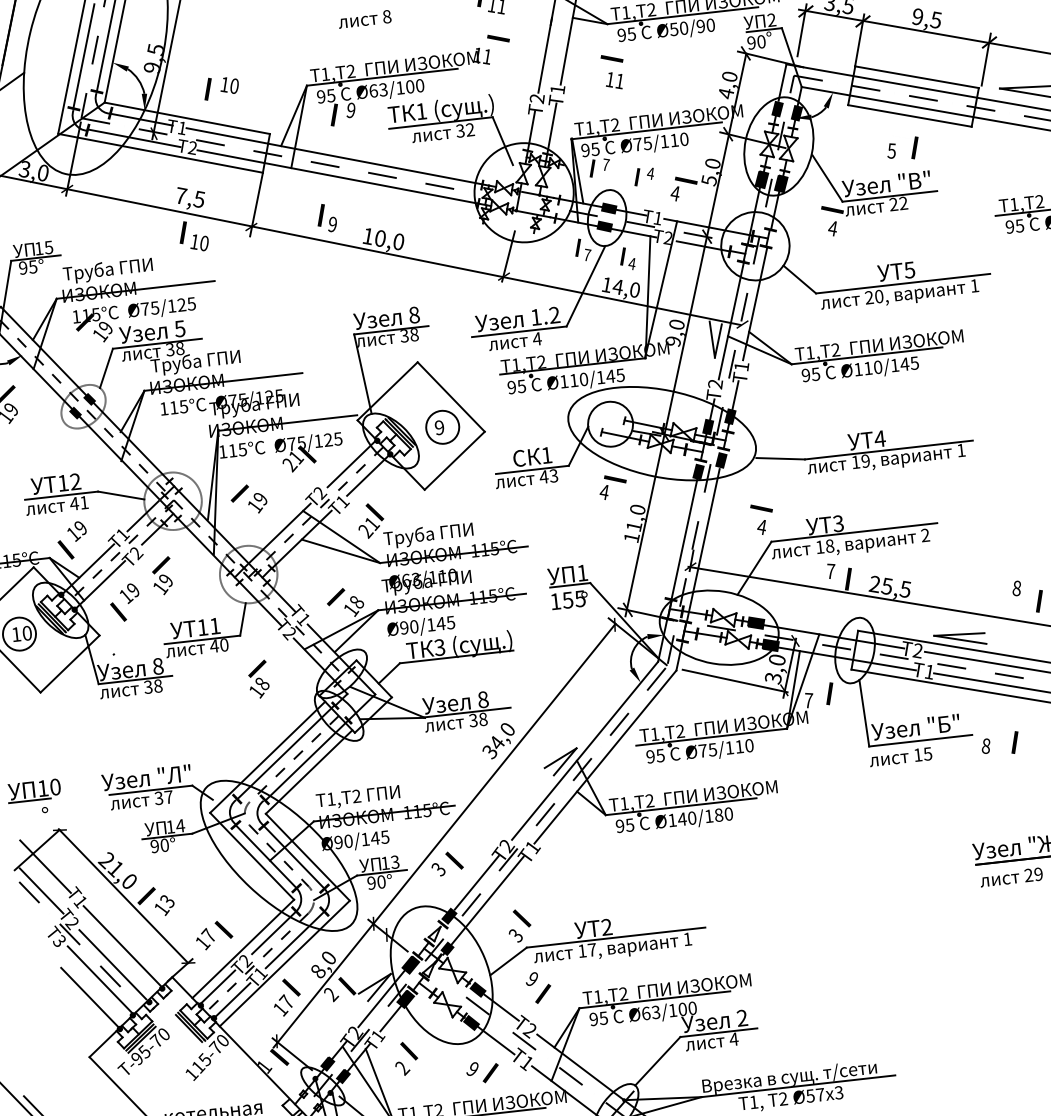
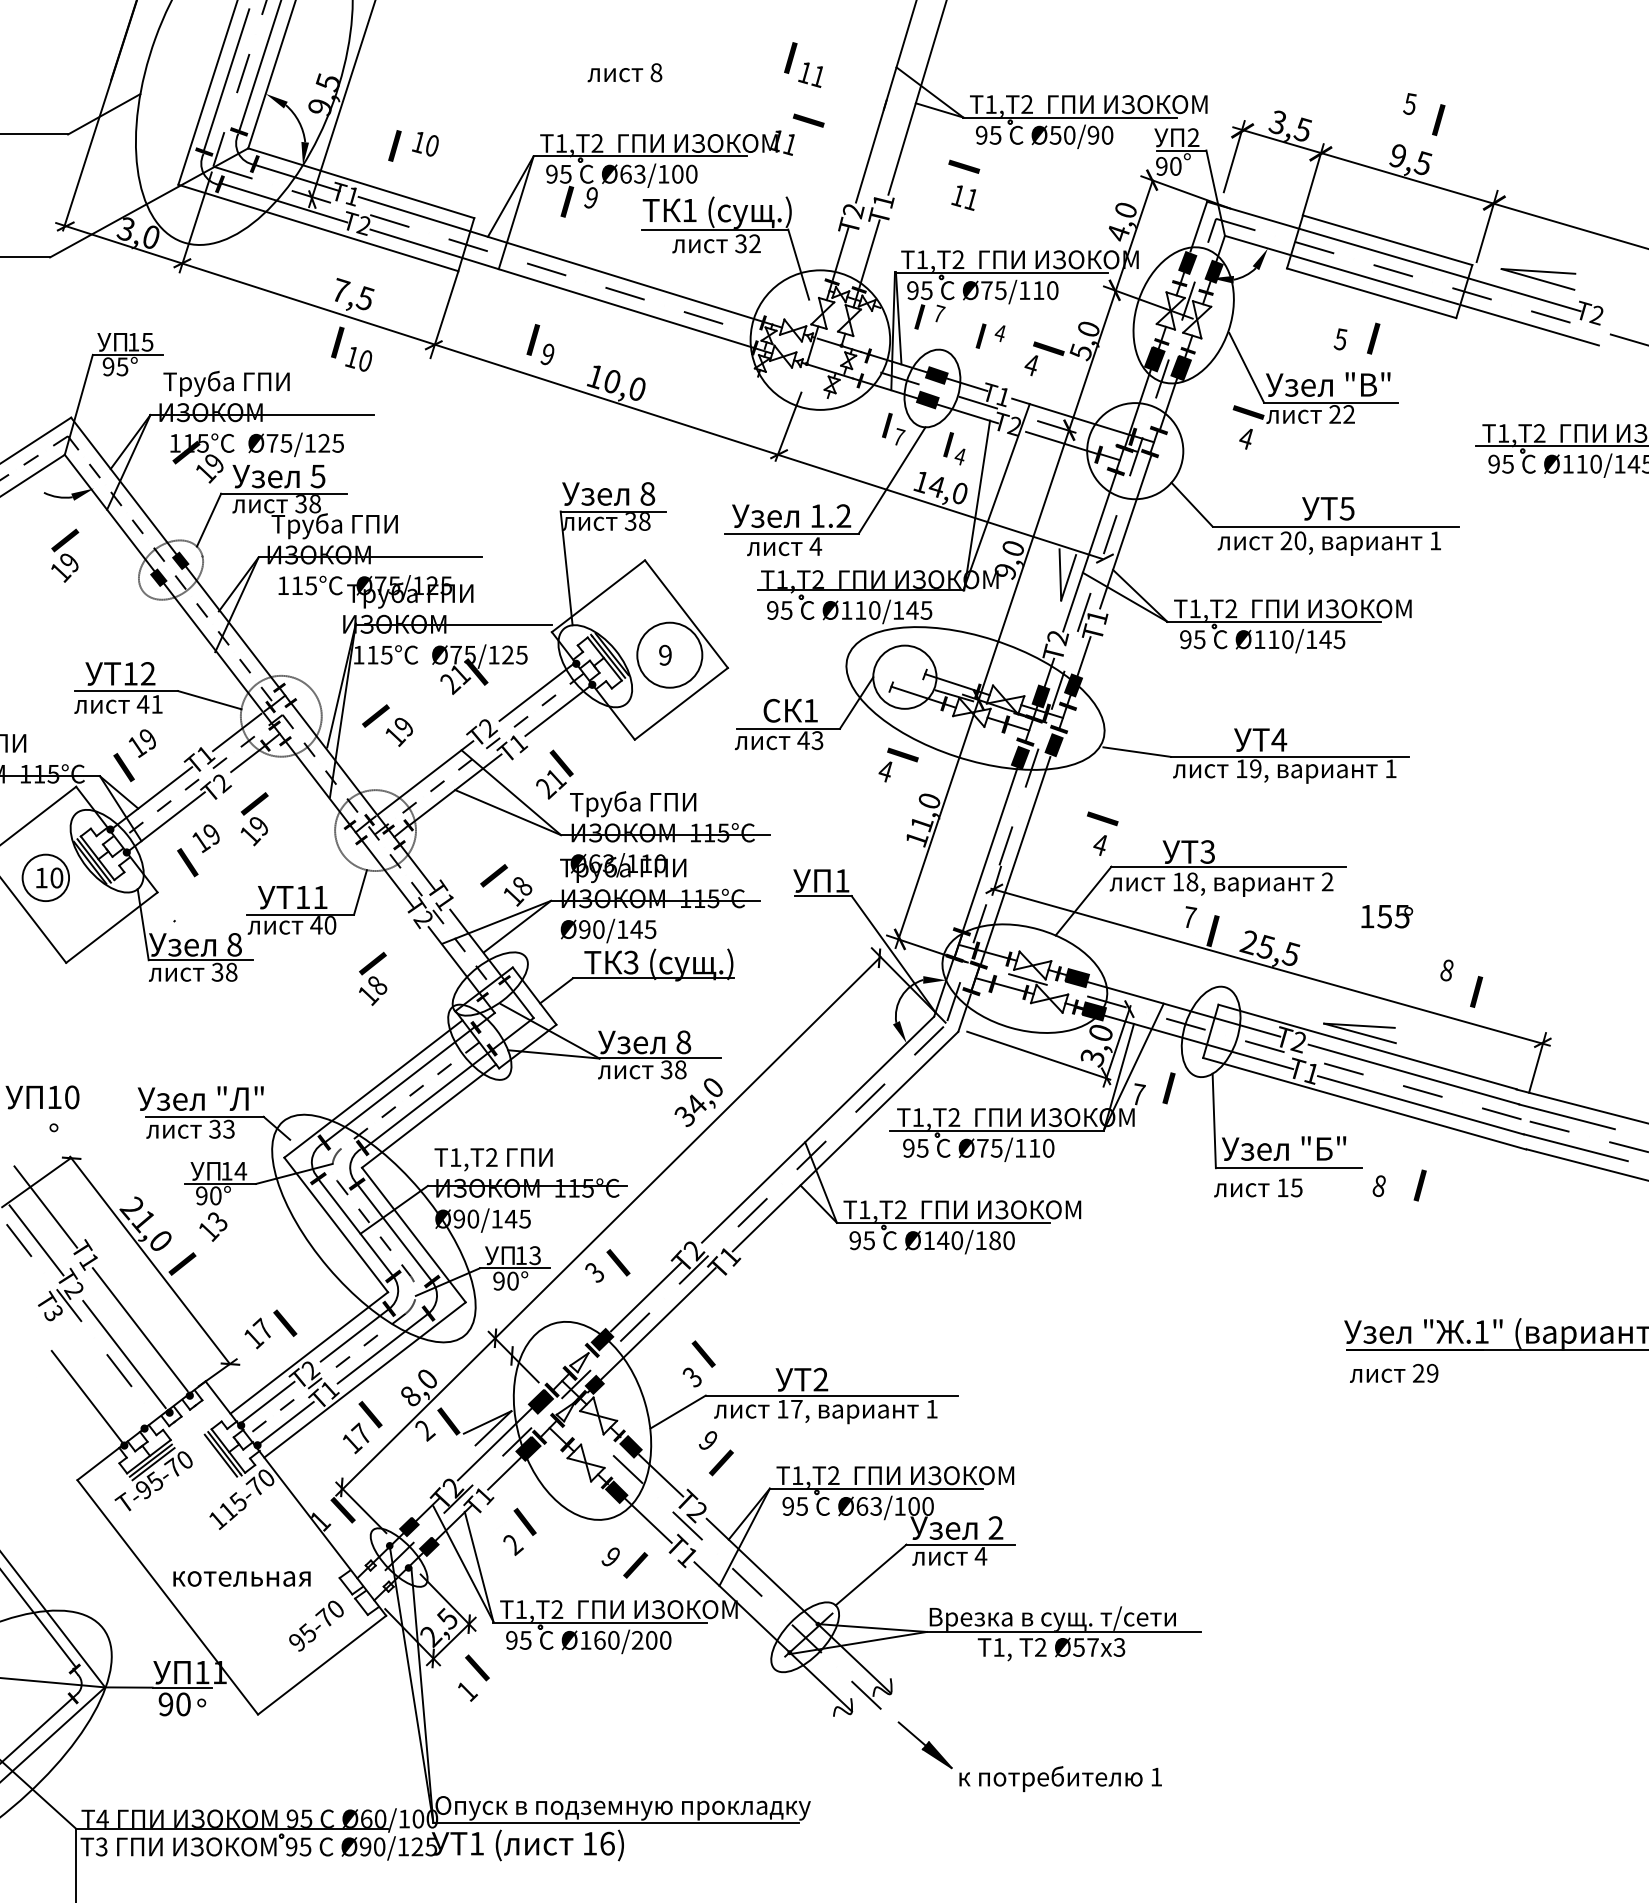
circle: (442, 427) -> (669, 655), size x1.4
text: (569, 599) -> (1387, 916), moved
part: (560, 761) -> (782, 1141), removed
text: (168, 796) -> (228, 1128), 37 -> 33
line: (29, 800) -> (33, 1112), removed
text: (164, 905) -> (213, 1226), moved
line: (99, 979) -> (103, 1372), removed

